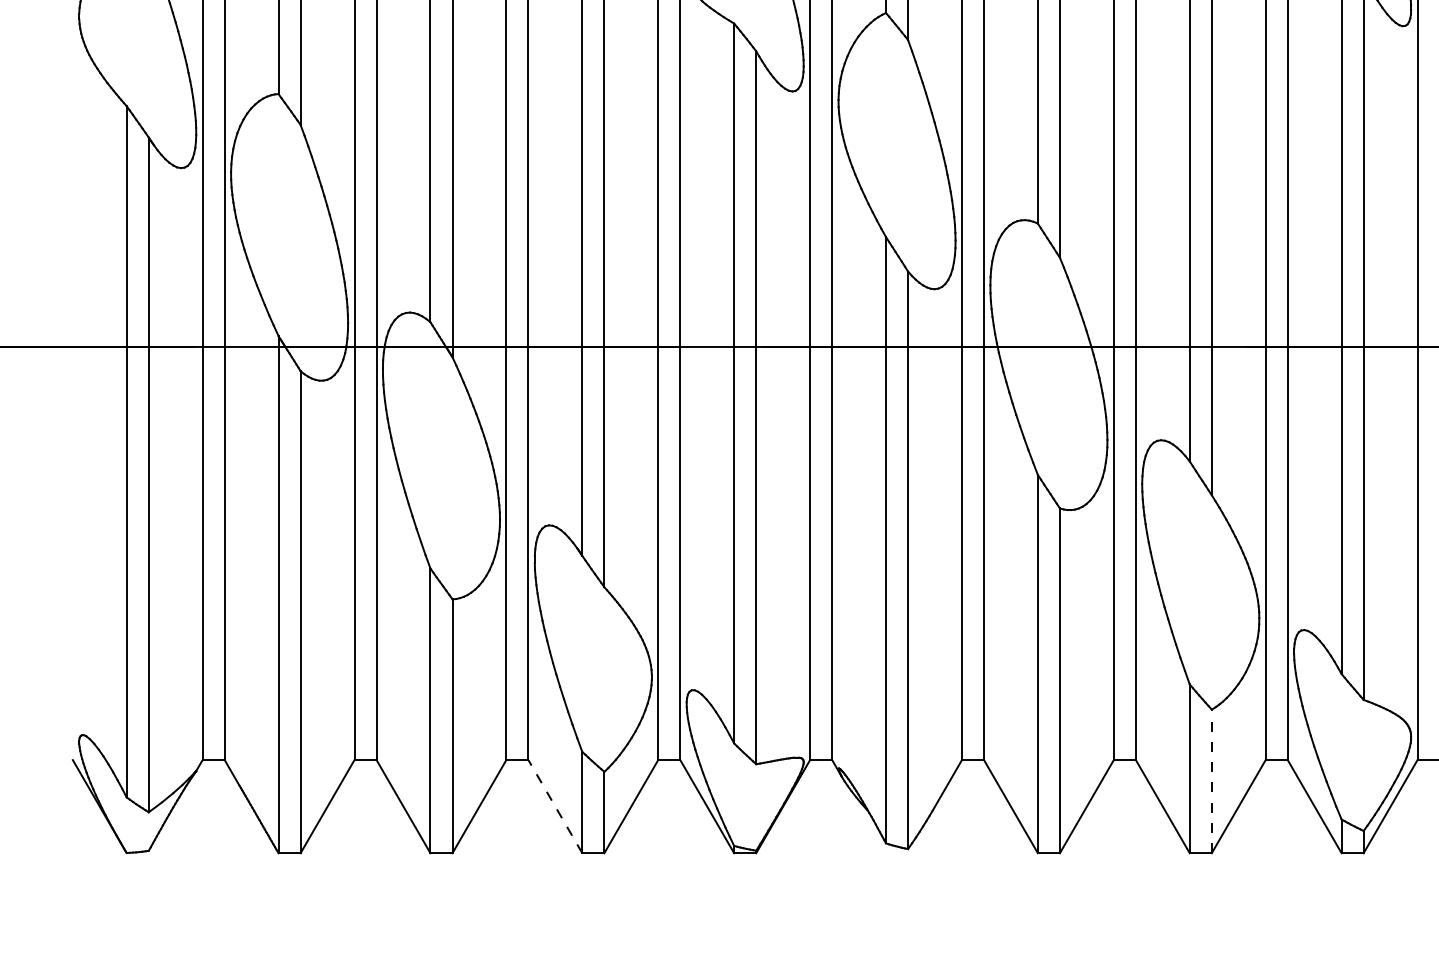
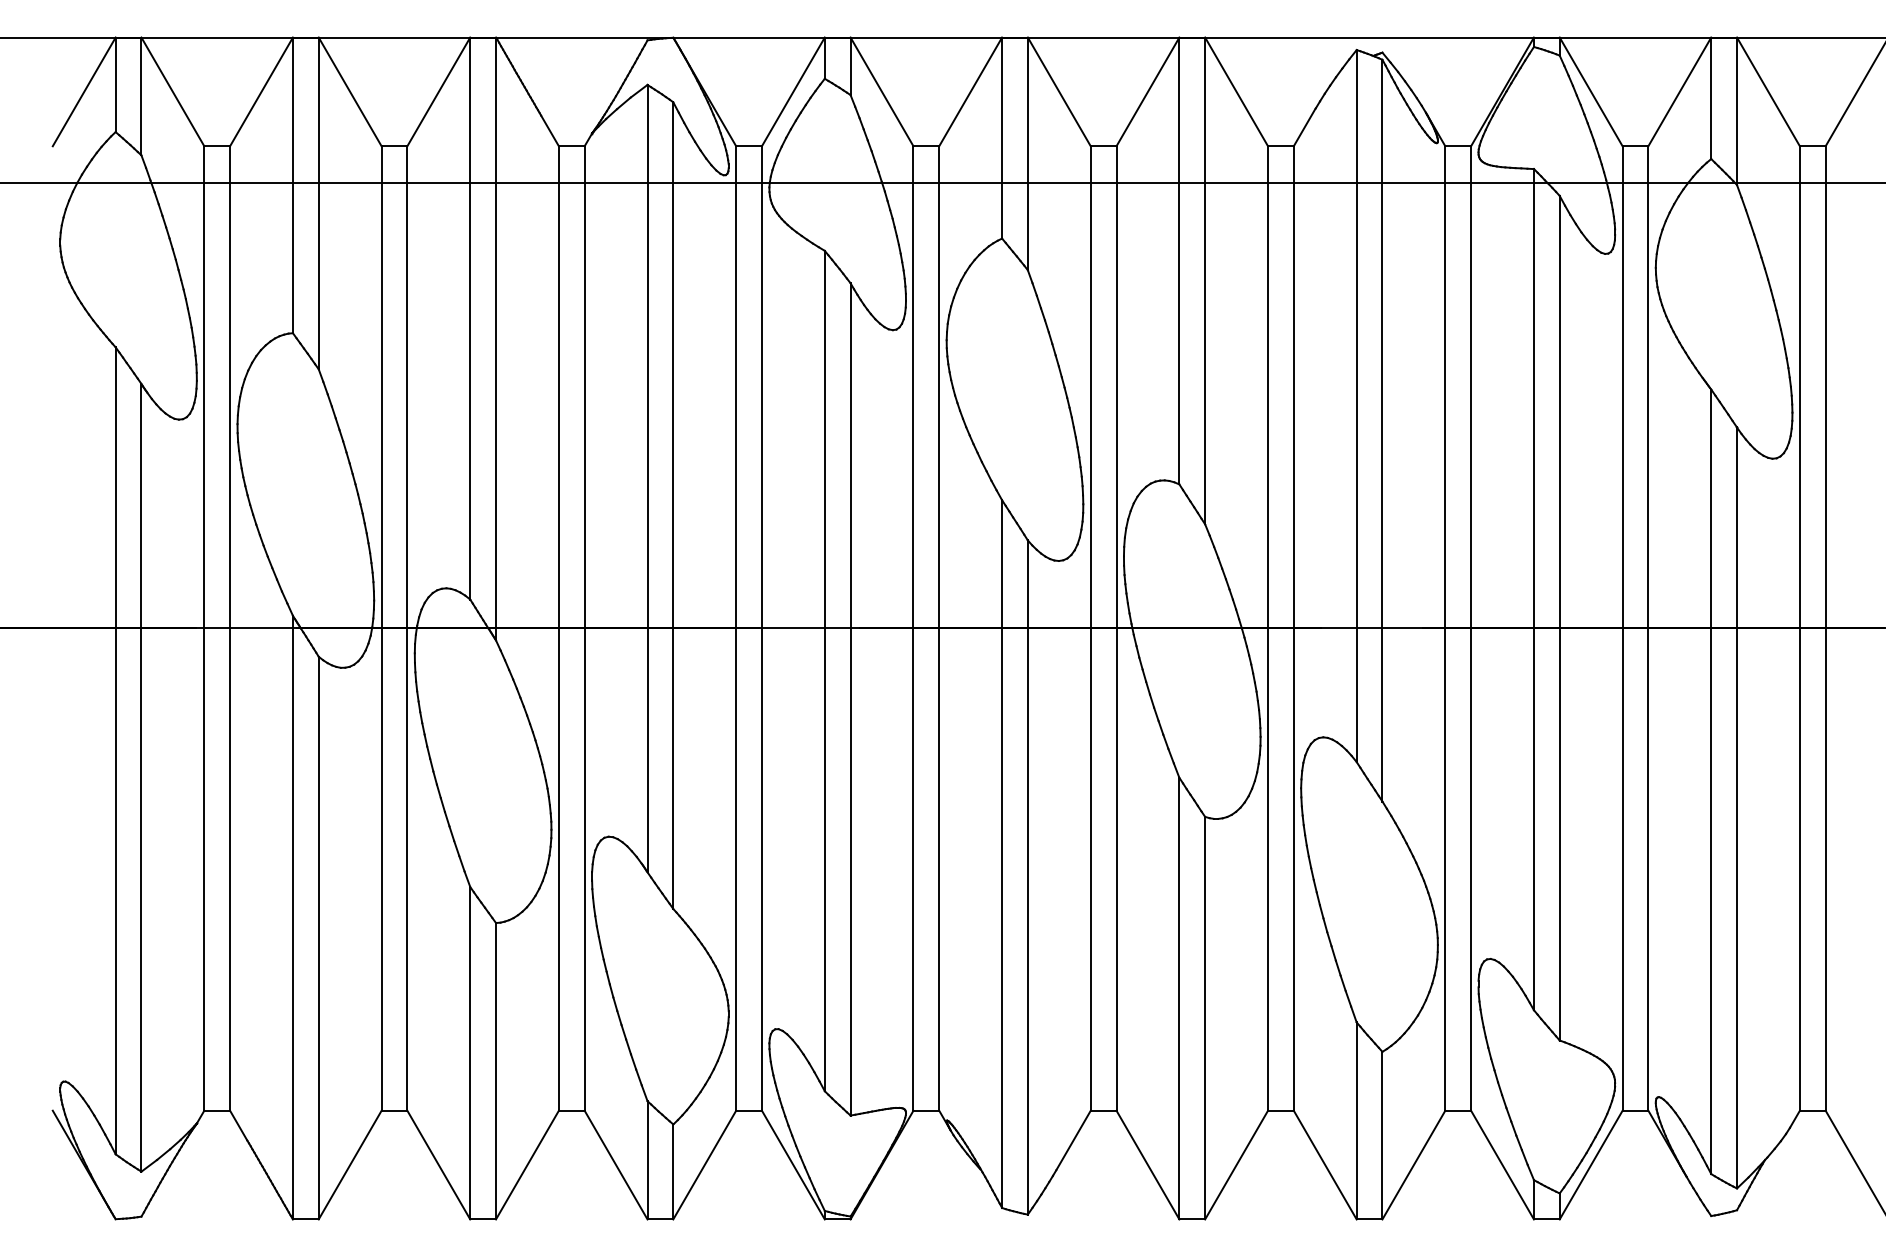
line: (1211, 781) -> (1382, 1135), dashed -> solid
line: (555, 807) -> (616, 1165), dashed -> solid

